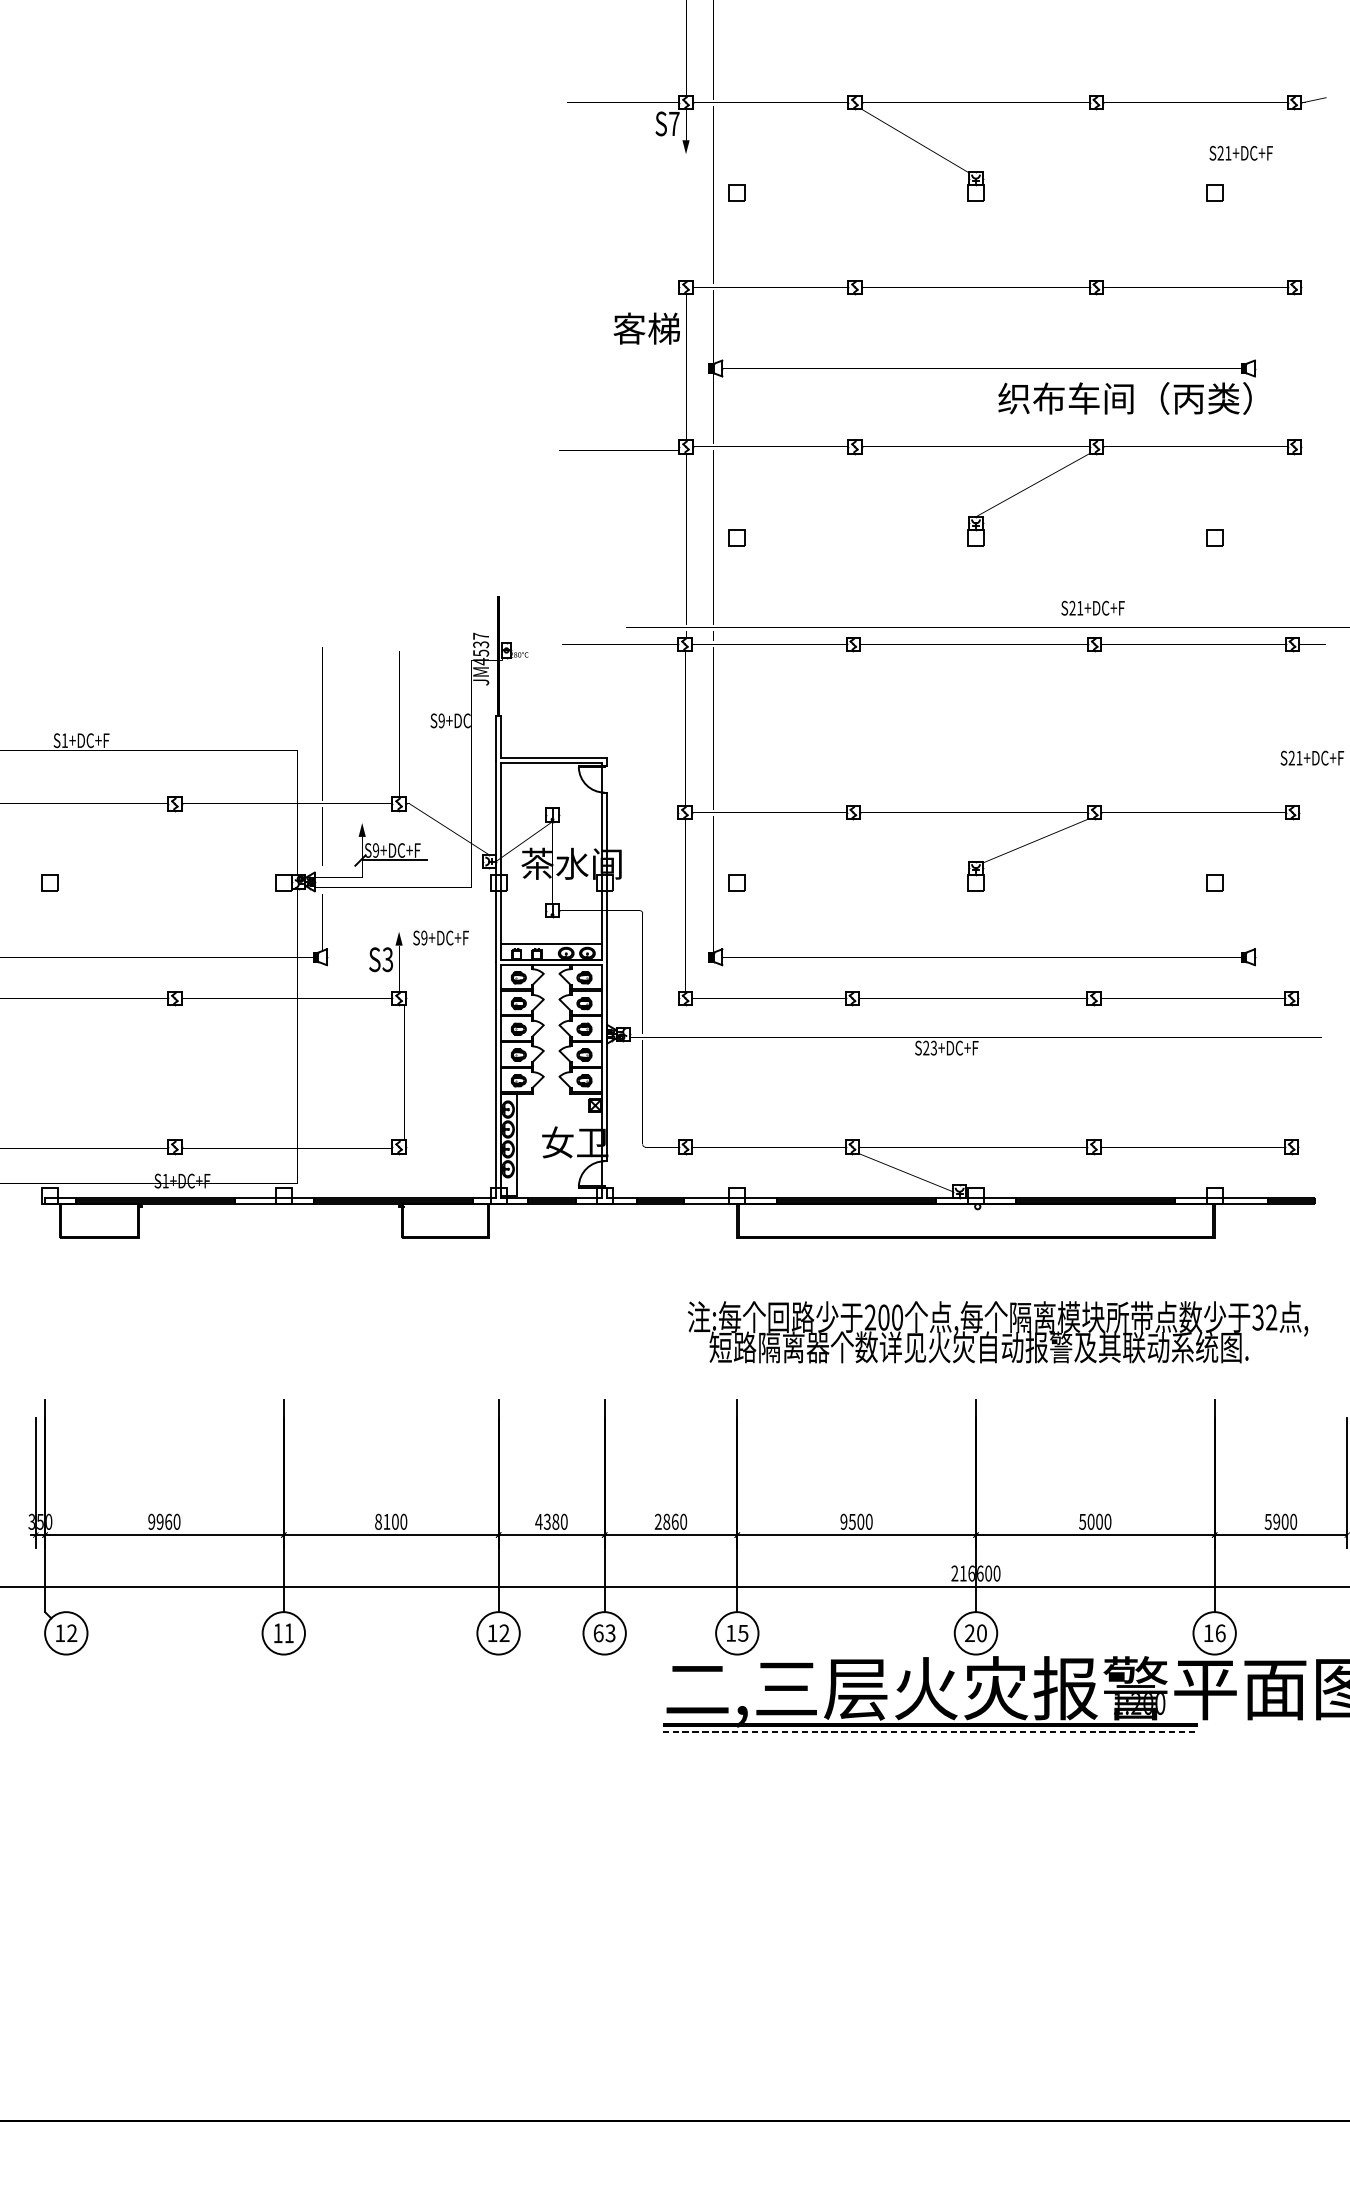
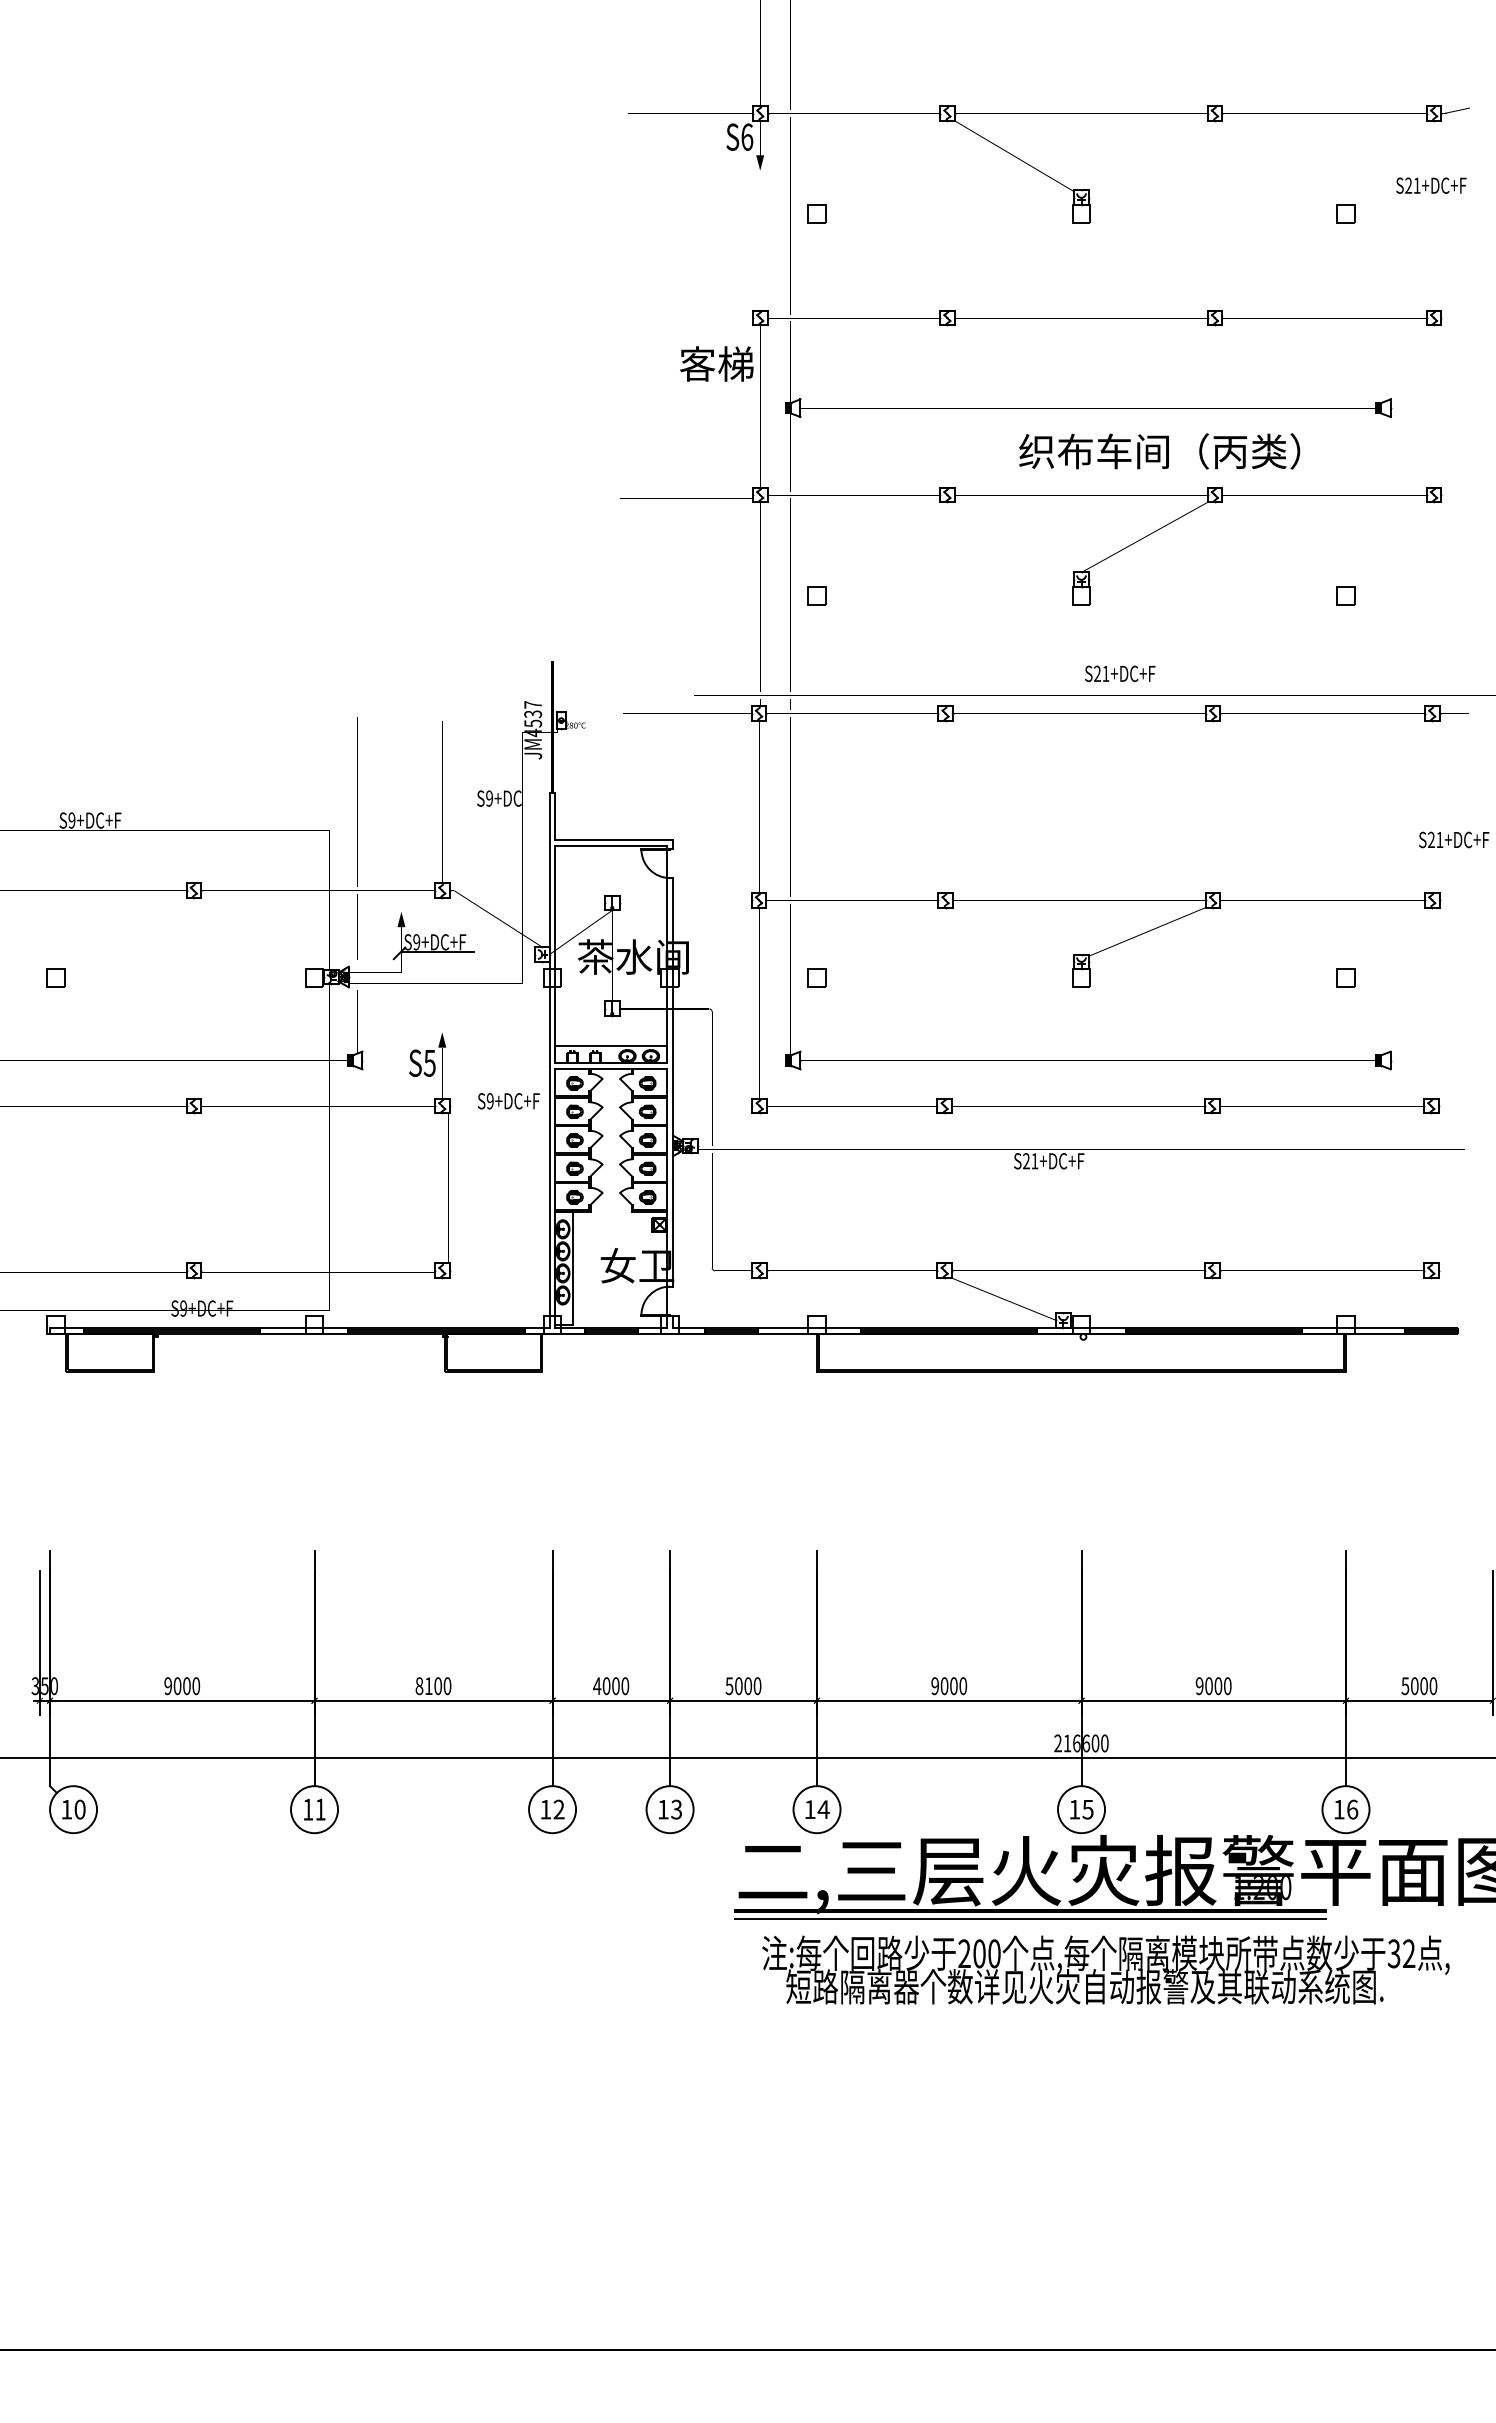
text: (674, 123) -> (747, 136), S7 -> S6
text: (1241, 153) -> (1431, 185), moved
text: (1124, 398) -> (1159, 451), moved
text: (1093, 607) -> (1120, 673), moved
text: (64, 740) -> (71, 820), S1+DC+F -> S9+DC+F
text: (440, 938) -> (508, 1101), moved
text: (387, 959) -> (429, 1062), S3 -> S5
text: (933, 1048) -> (1034, 1161), S23+DC+F -> S21+DC+F
text: (165, 1181) -> (183, 1308), S1+DC+F -> S9+DC+F
text: (997, 1331) -> (1105, 1969), moved
text: (550, 1521) -> (610, 1685), 4380 -> 4000
text: (852, 1521) -> (944, 1685), 9500 -> 9000
text: (1082, 1521) -> (1199, 1685), 5000 -> 9000
text: (163, 1522) -> (181, 1686), 9960 -> 9000
text: (666, 1522) -> (738, 1686), 2860 -> 5000
text: (1276, 1522) -> (1414, 1686), 5900 -> 5000
text: (71, 1633) -> (79, 1809), 12 -> 10
text: (598, 1633) -> (663, 1809), 63 -> 13
text: (743, 1633) -> (823, 1809), 15 -> 14
text: (975, 1633) -> (1081, 1809), 20 -> 15
line: (930, 1732) -> (1031, 1919), dashed -> solid

